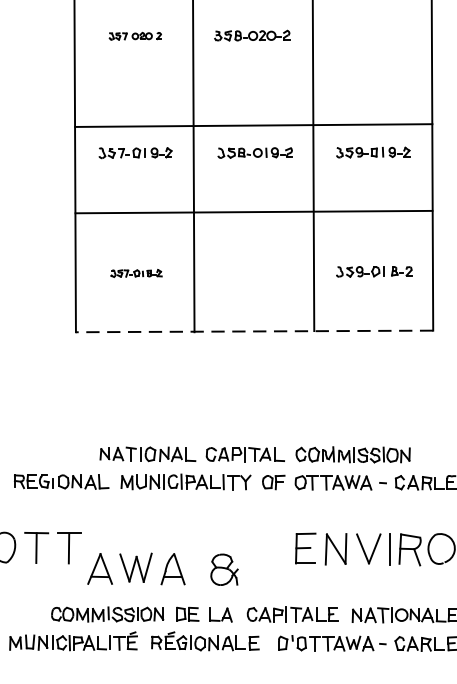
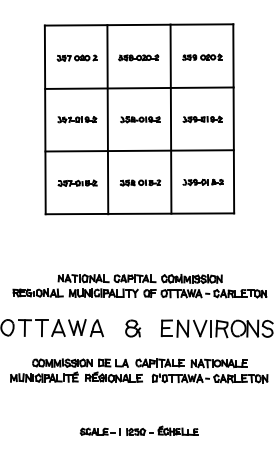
part: (373, 33) -> (202, 56), added
part: (134, 35) -> (76, 57), size x1.43
line: (253, 124) -> (139, 87), moved
part: (136, 272) -> (77, 182), size x1.43
part: (253, 272) -> (139, 182), added
line: (253, 330) -> (139, 213), dashed -> solid
part: (136, 569) -> (77, 328), moved
part: (225, 569) -> (133, 328), moved

